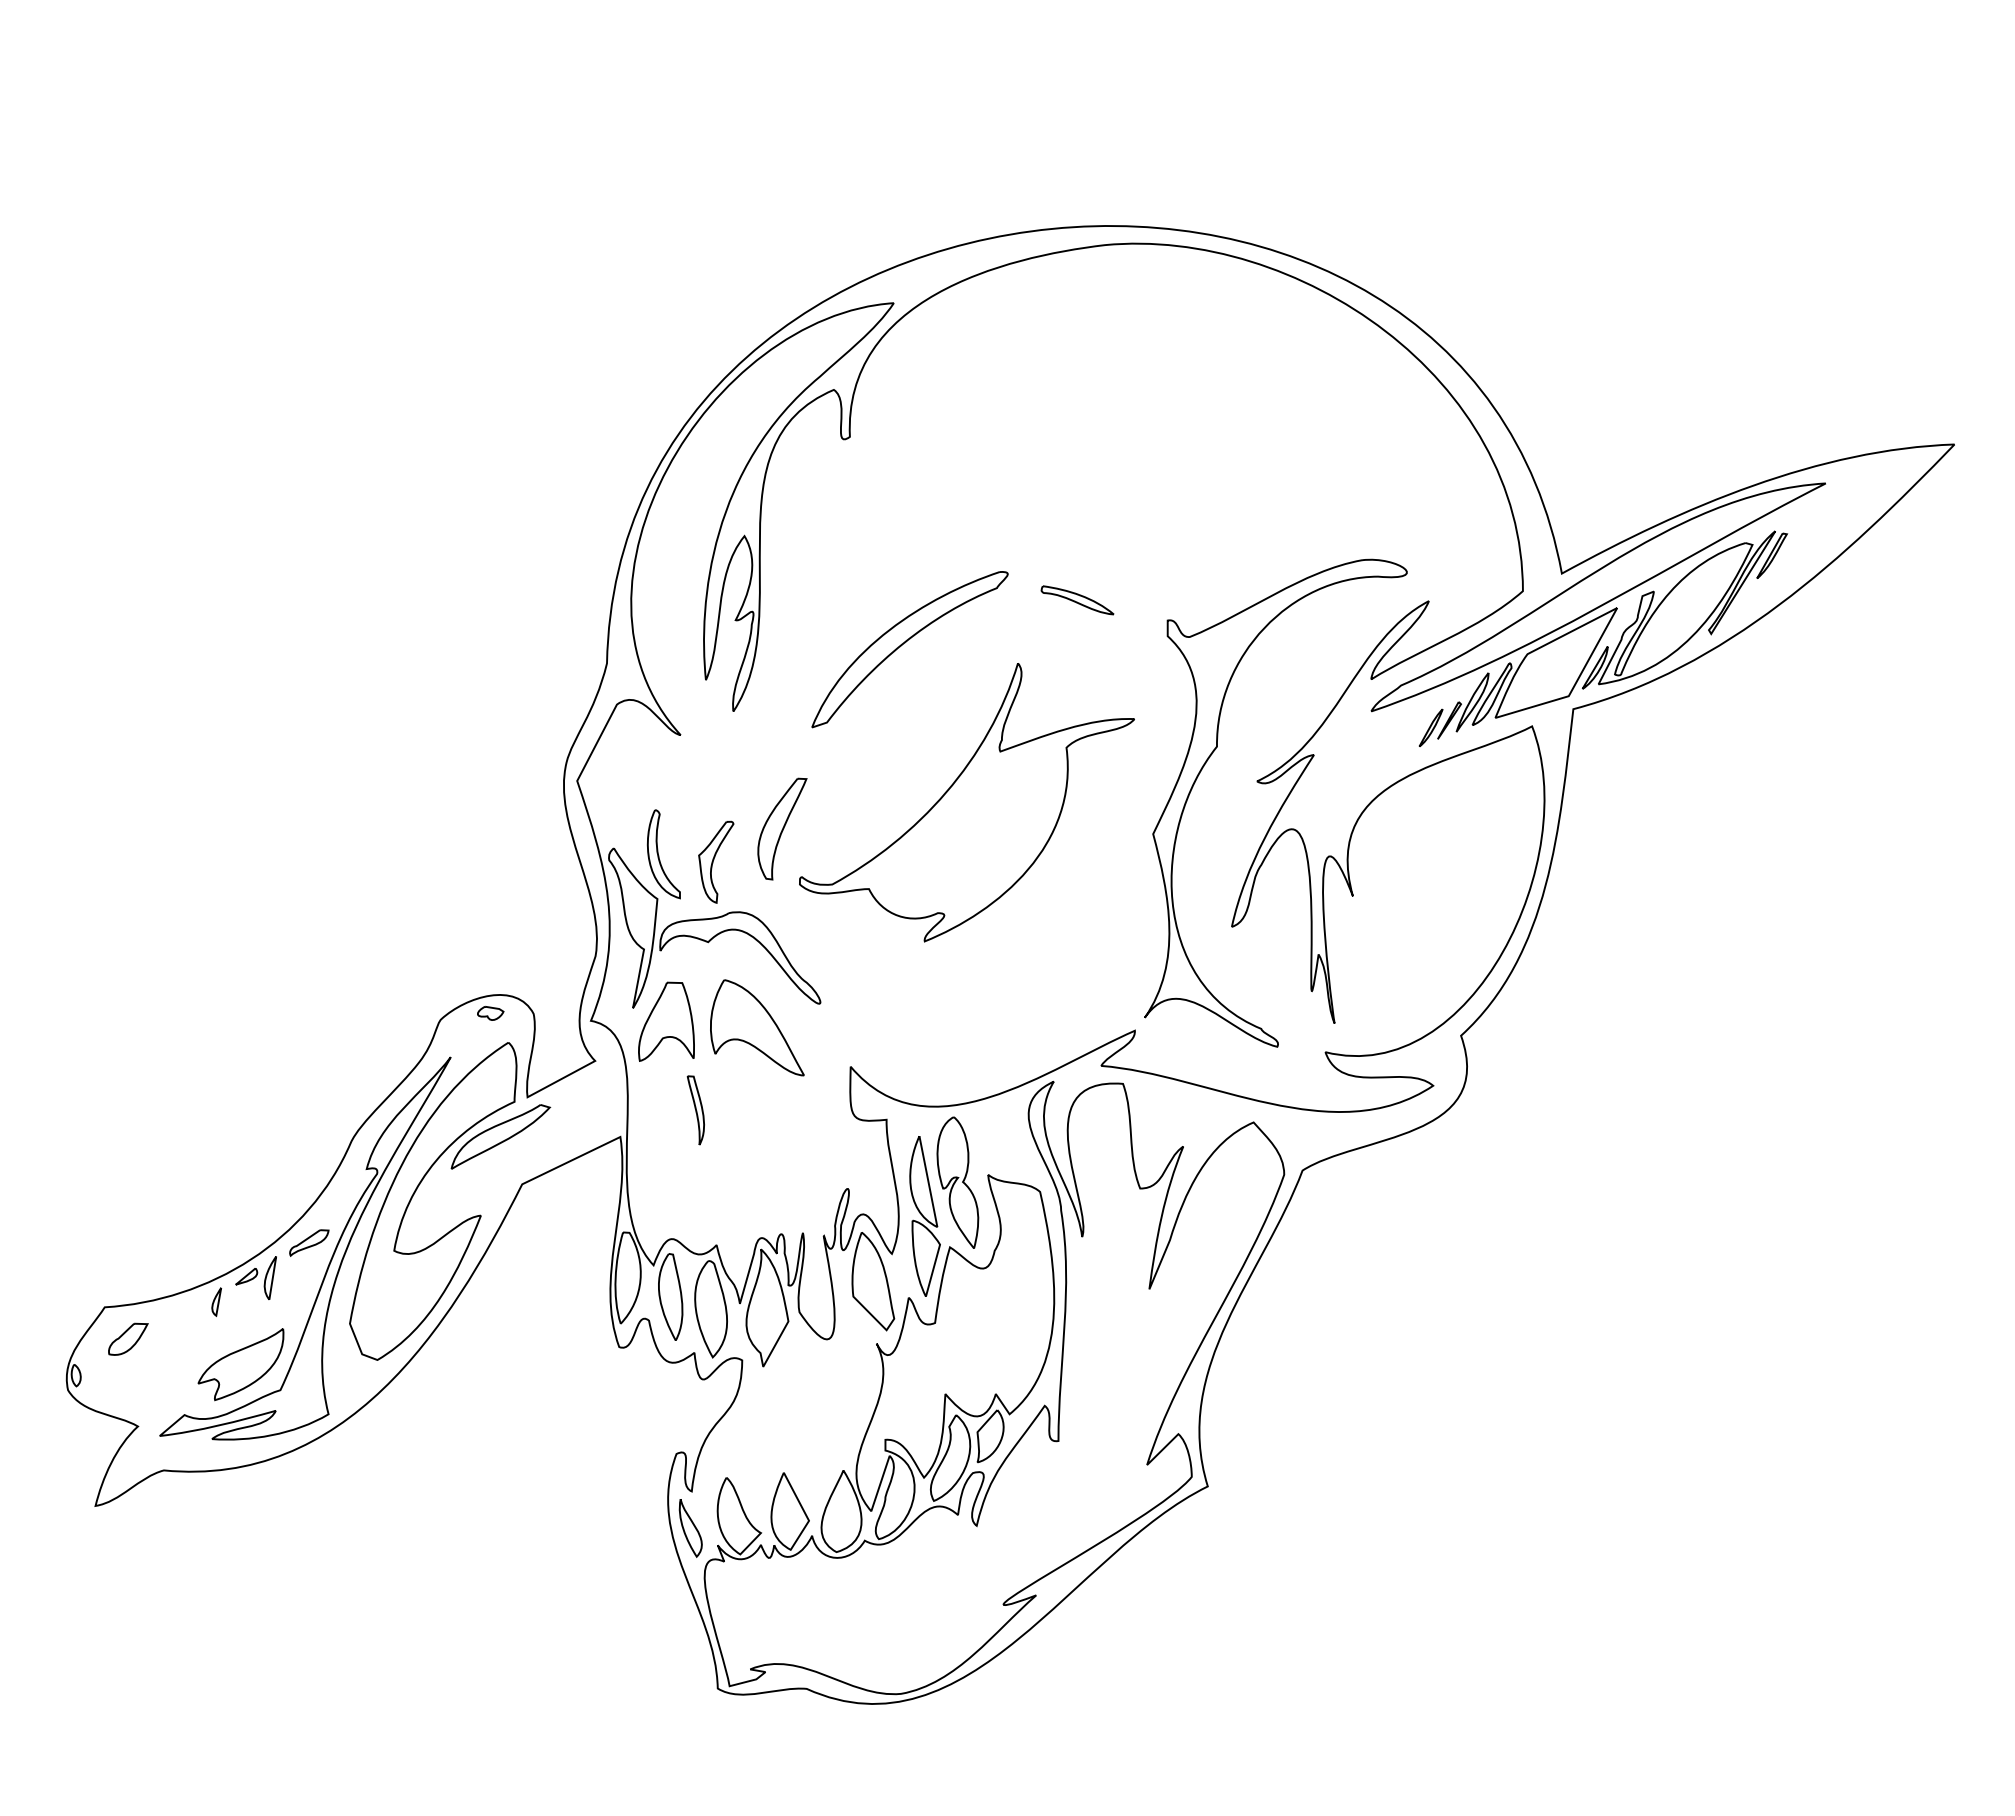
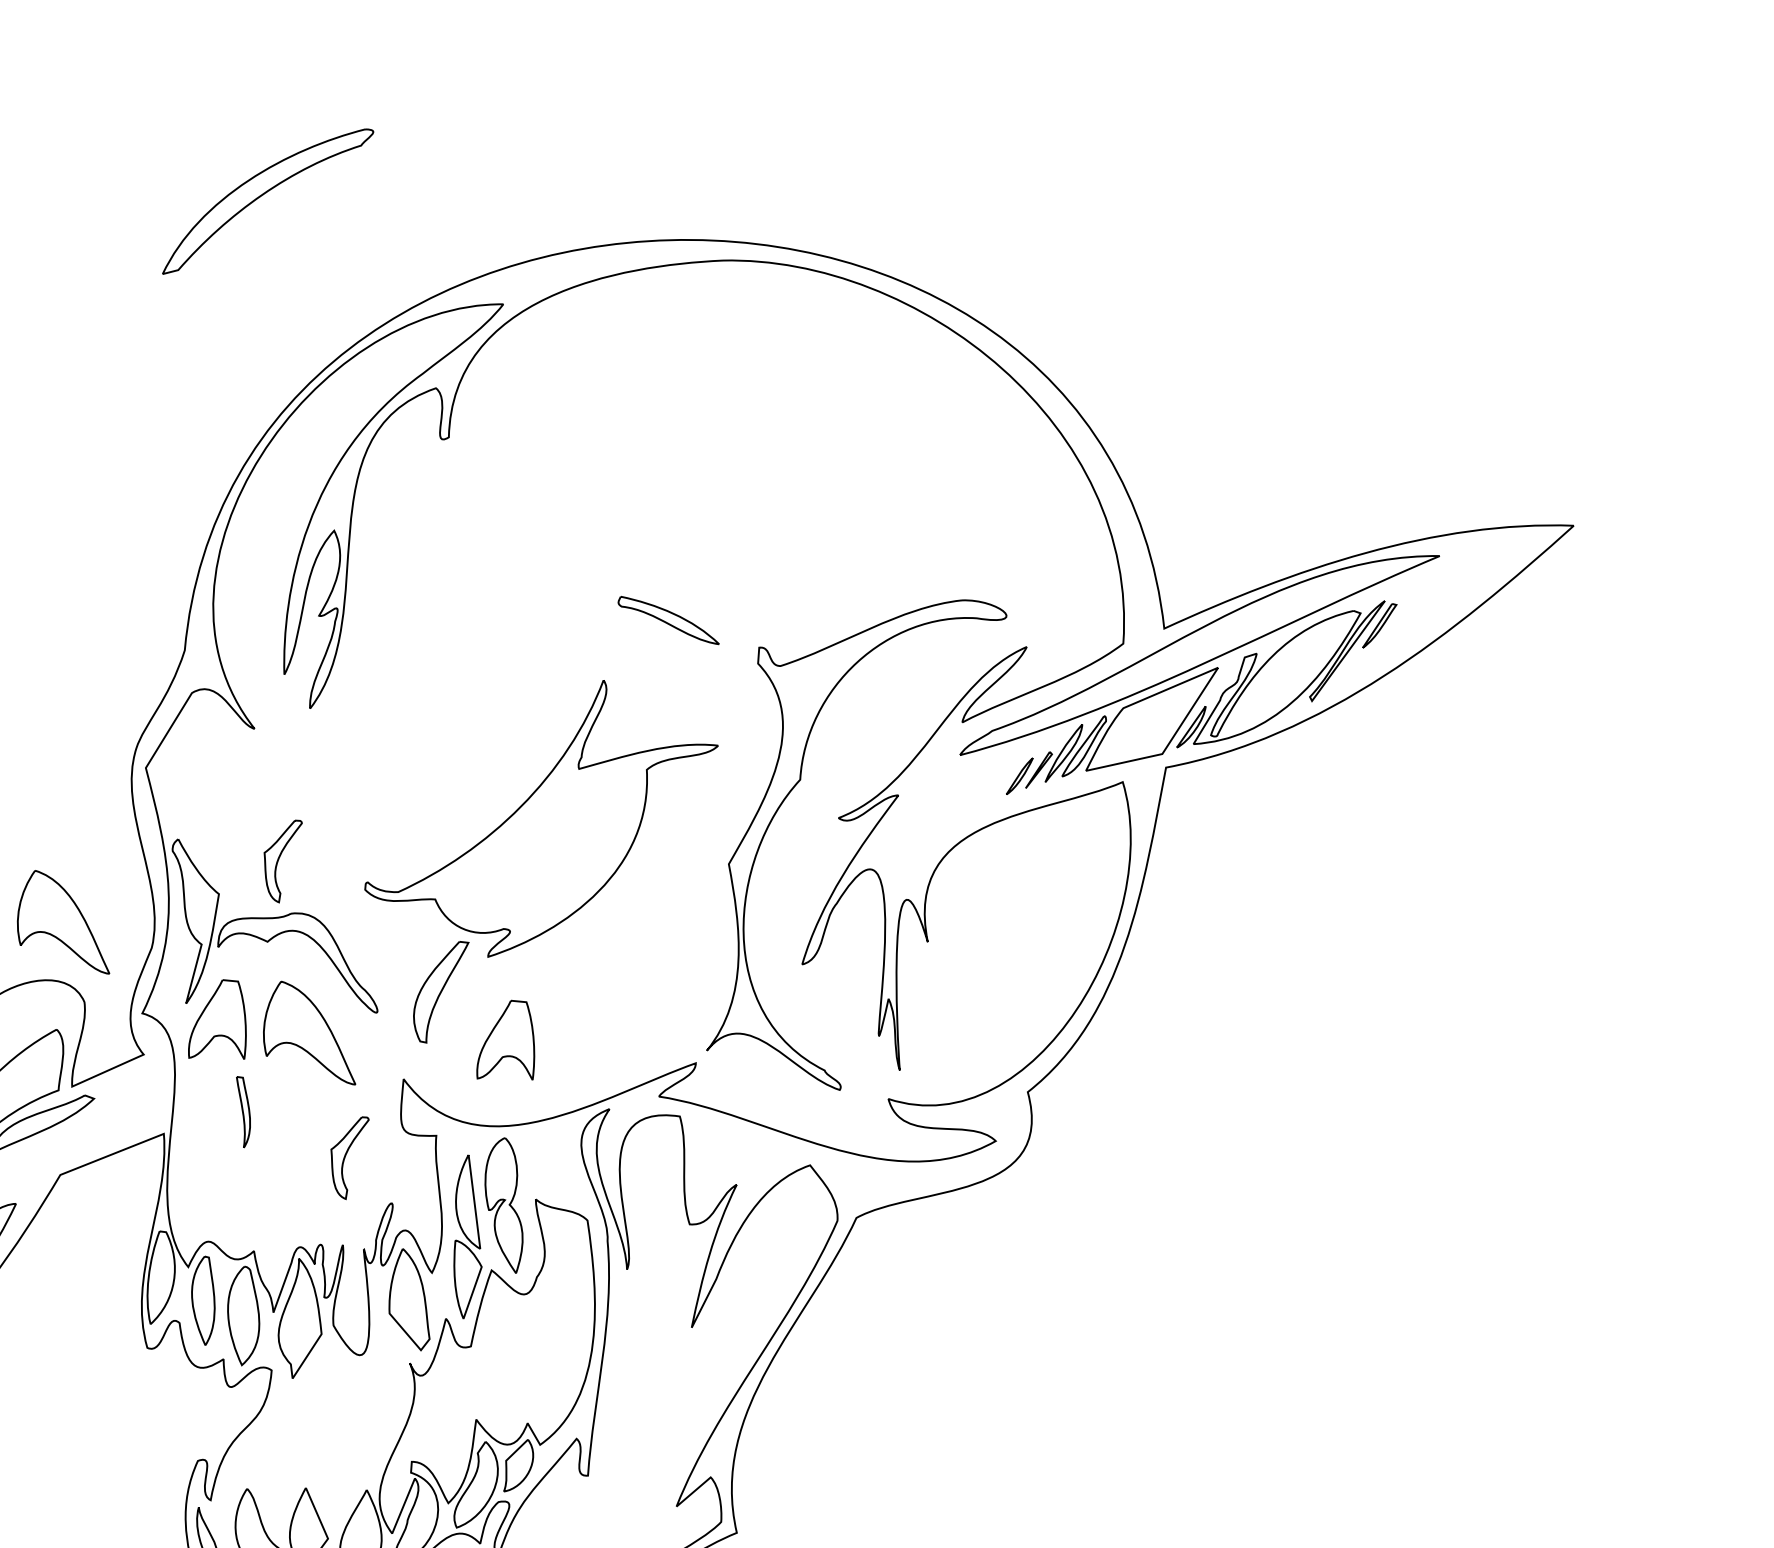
part: (1077, 600) -> (668, 620), size x1.4
part: (905, 643) -> (264, 195), moved
part: (782, 828) -> (440, 991), moved
part: (663, 854) -> (228, 849), removed
part: (509, 936) -> (65, 921), added
part: (490, 1013) -> (40, 998), removed
part: (949, 1021) -> (507, 1040), added
part: (802, 1146) -> (348, 1156), added

